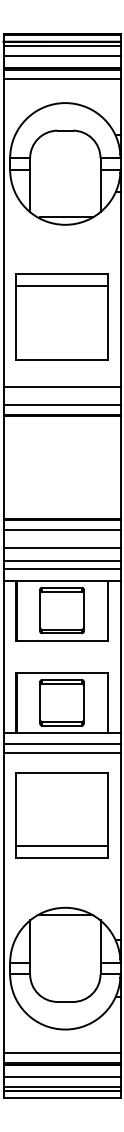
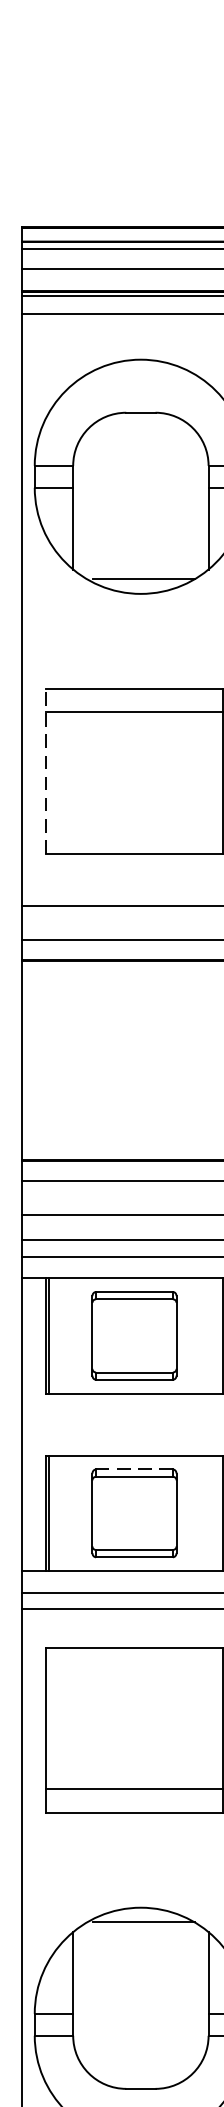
line: (15, 317) -> (45, 772), solid -> dashed
line: (62, 679) -> (135, 1468), solid -> dashed

